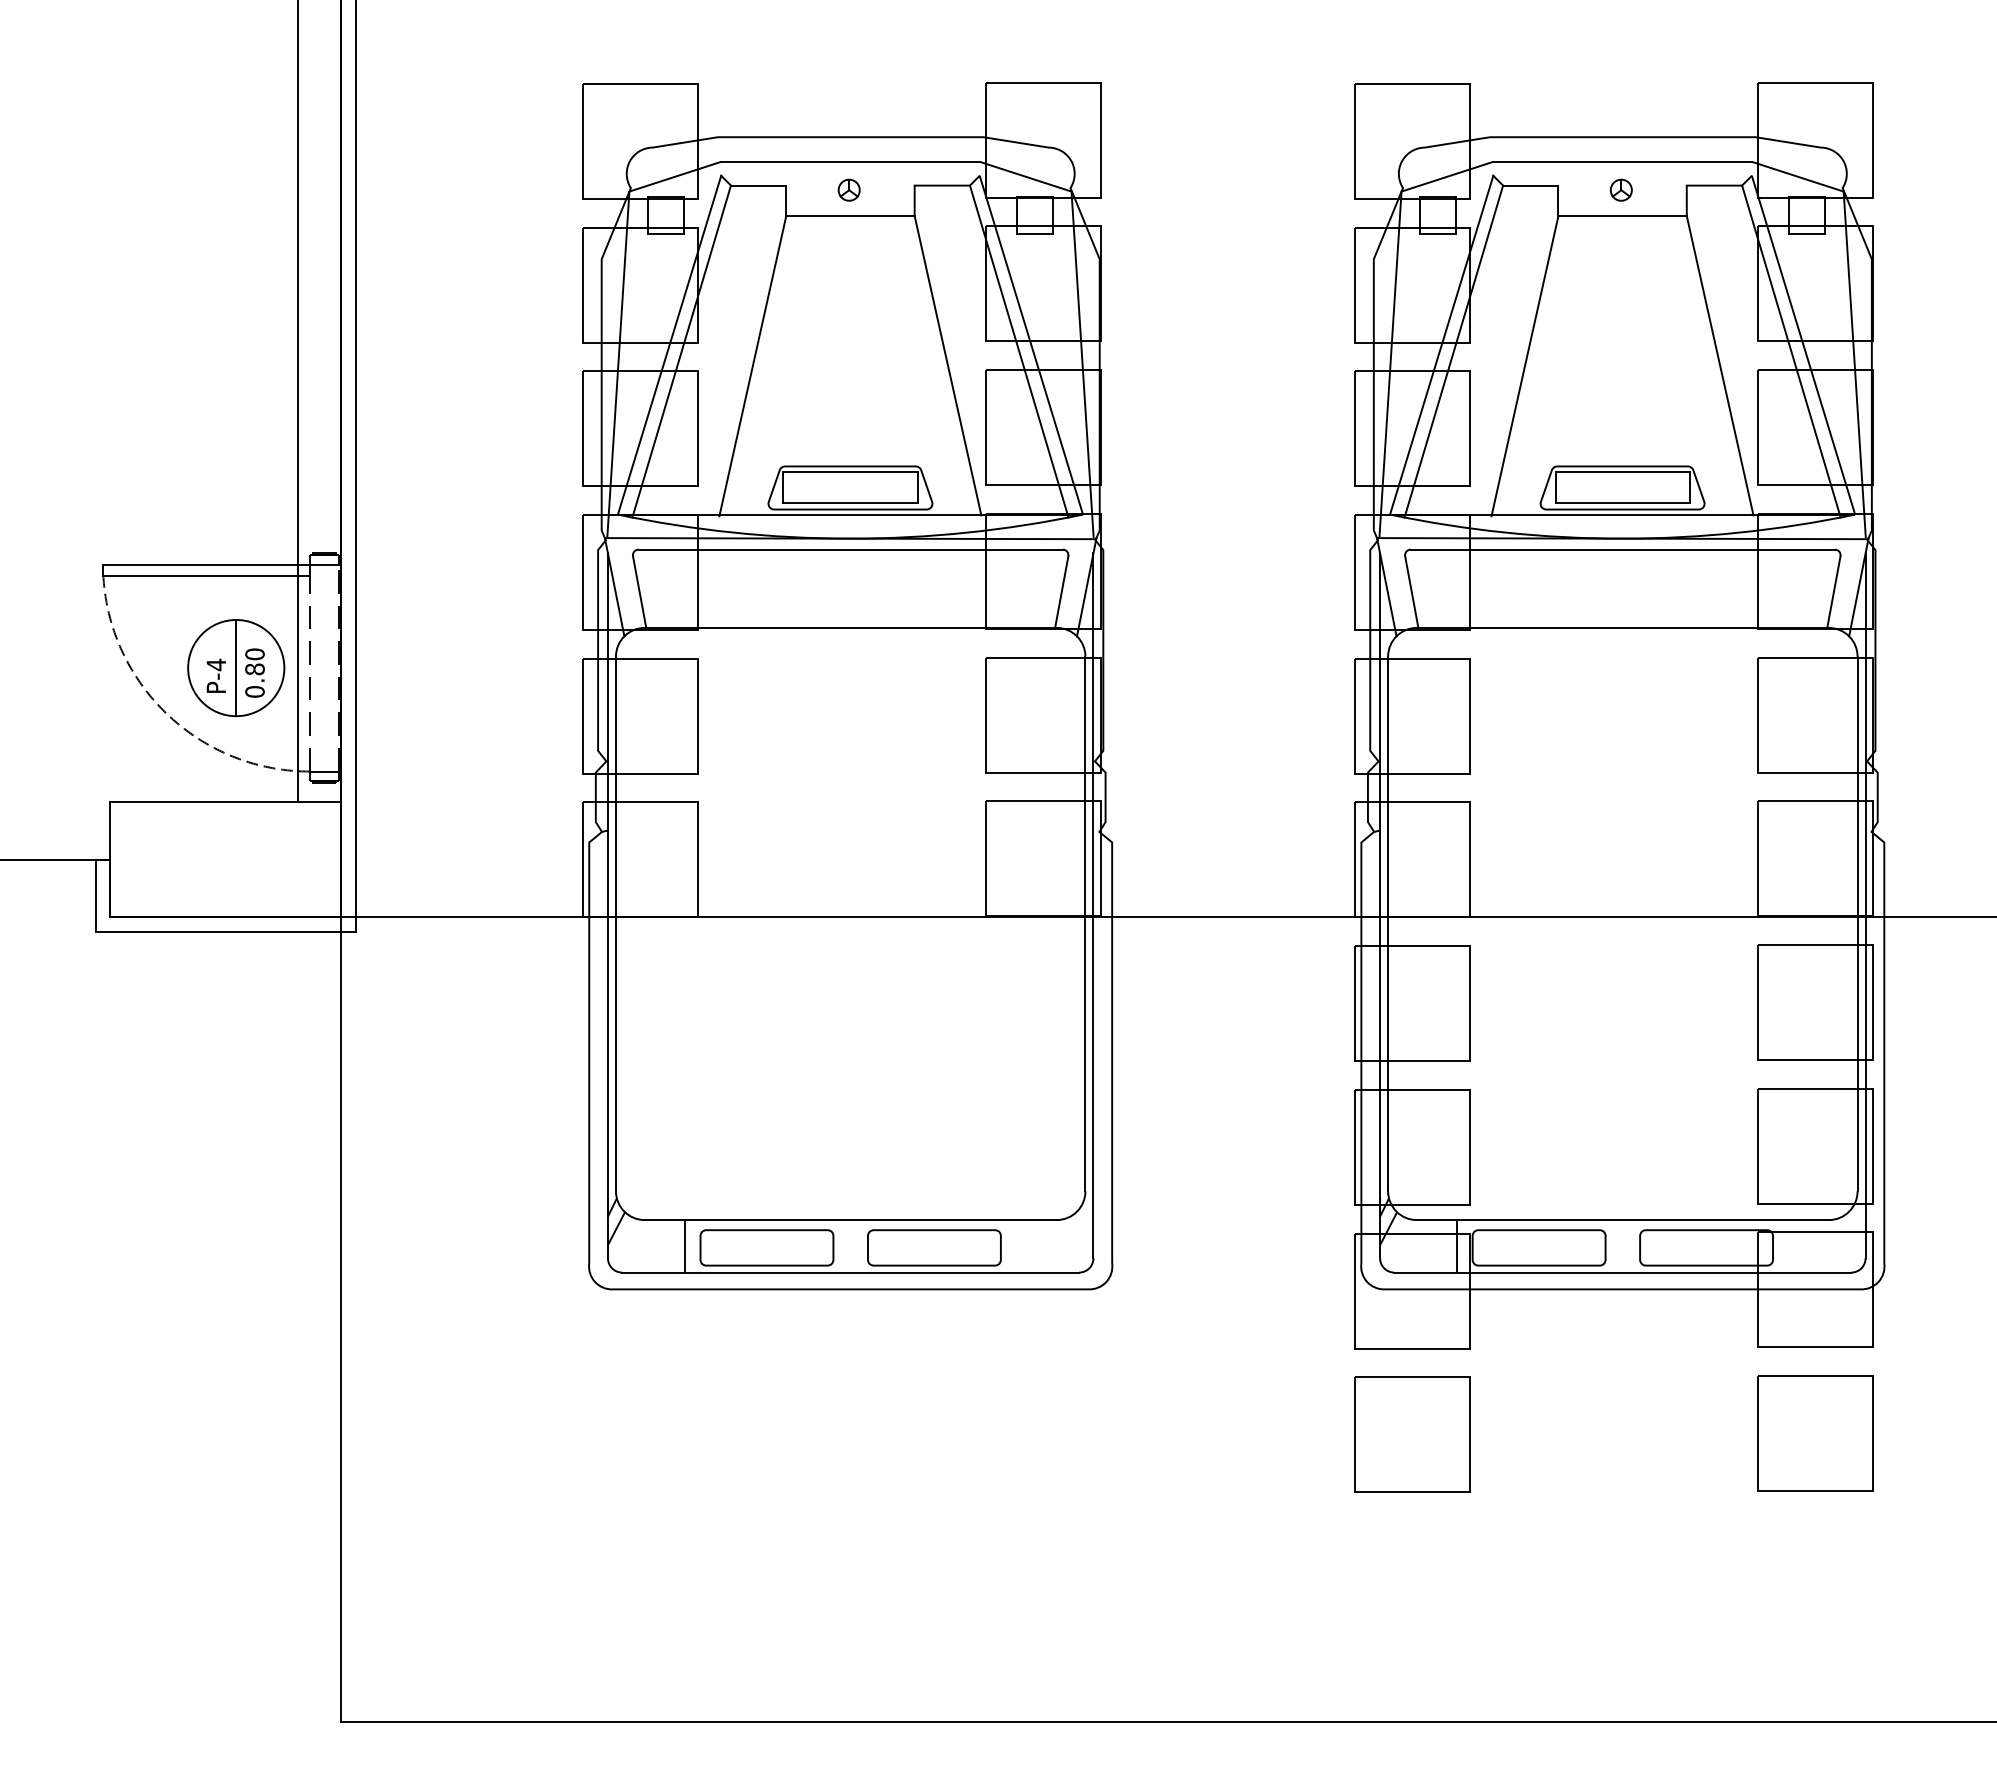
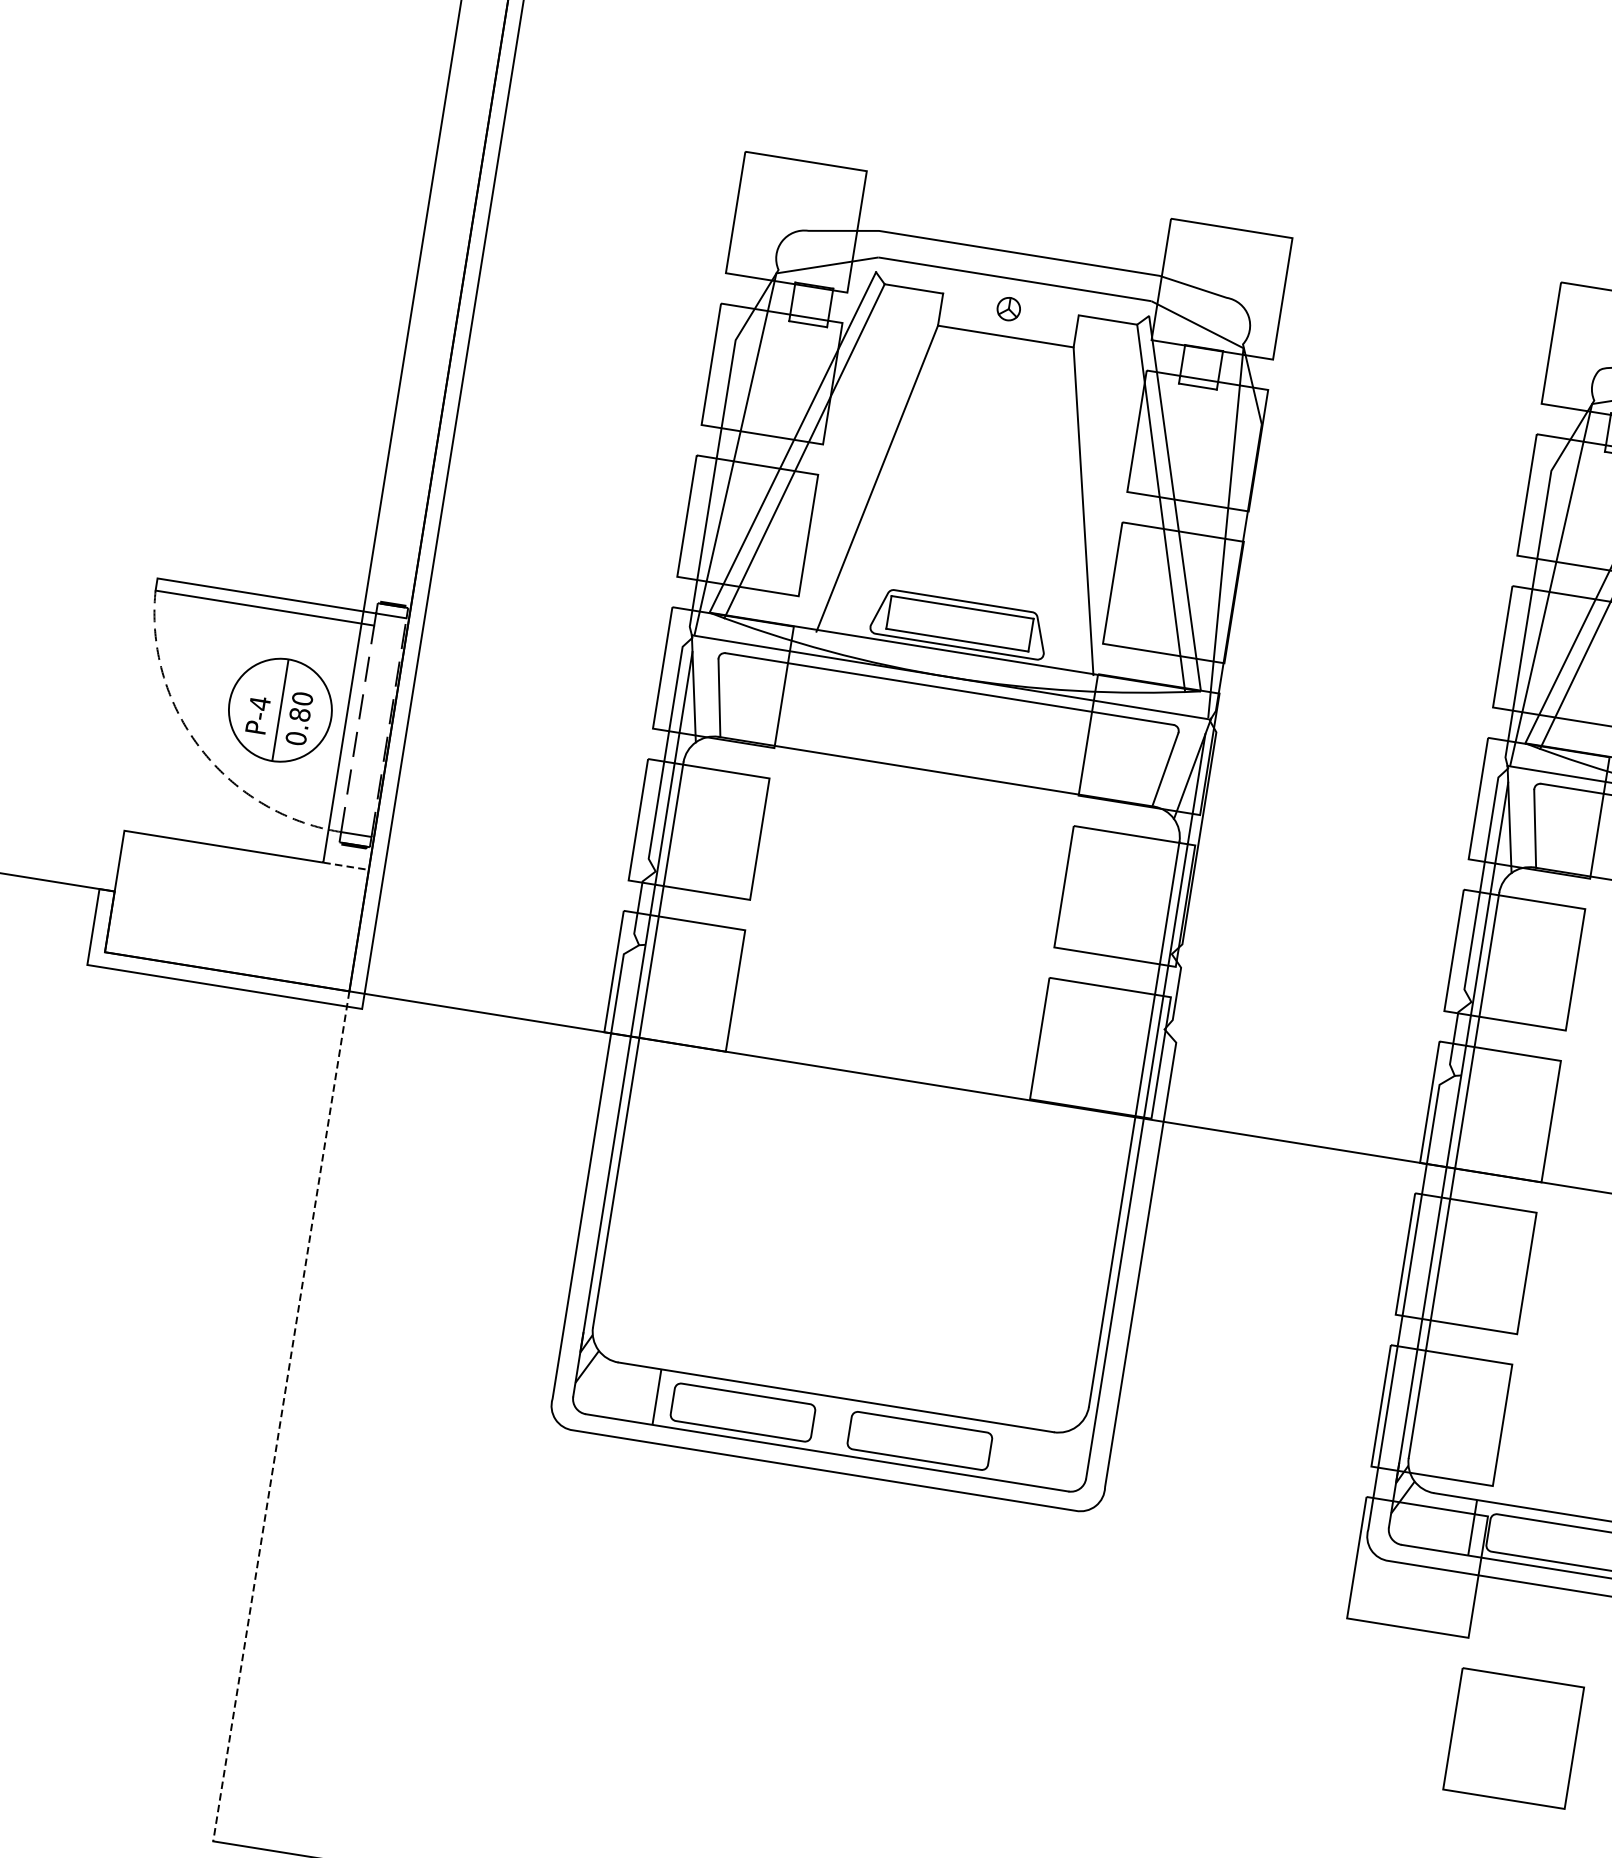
line: (319, 802) -> (345, 866), solid -> dashed
line: (341, 1320) -> (281, 1417), solid -> dashed
part: (1412, 1434) -> (1513, 1738), moved

